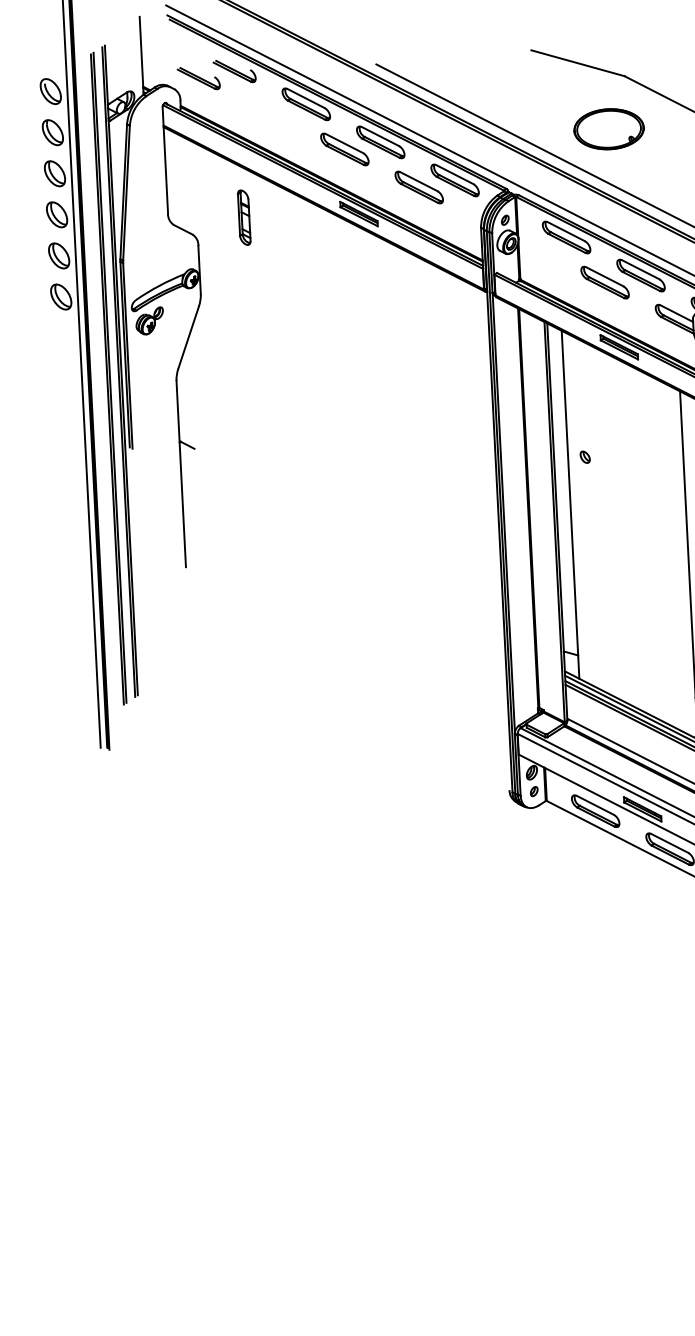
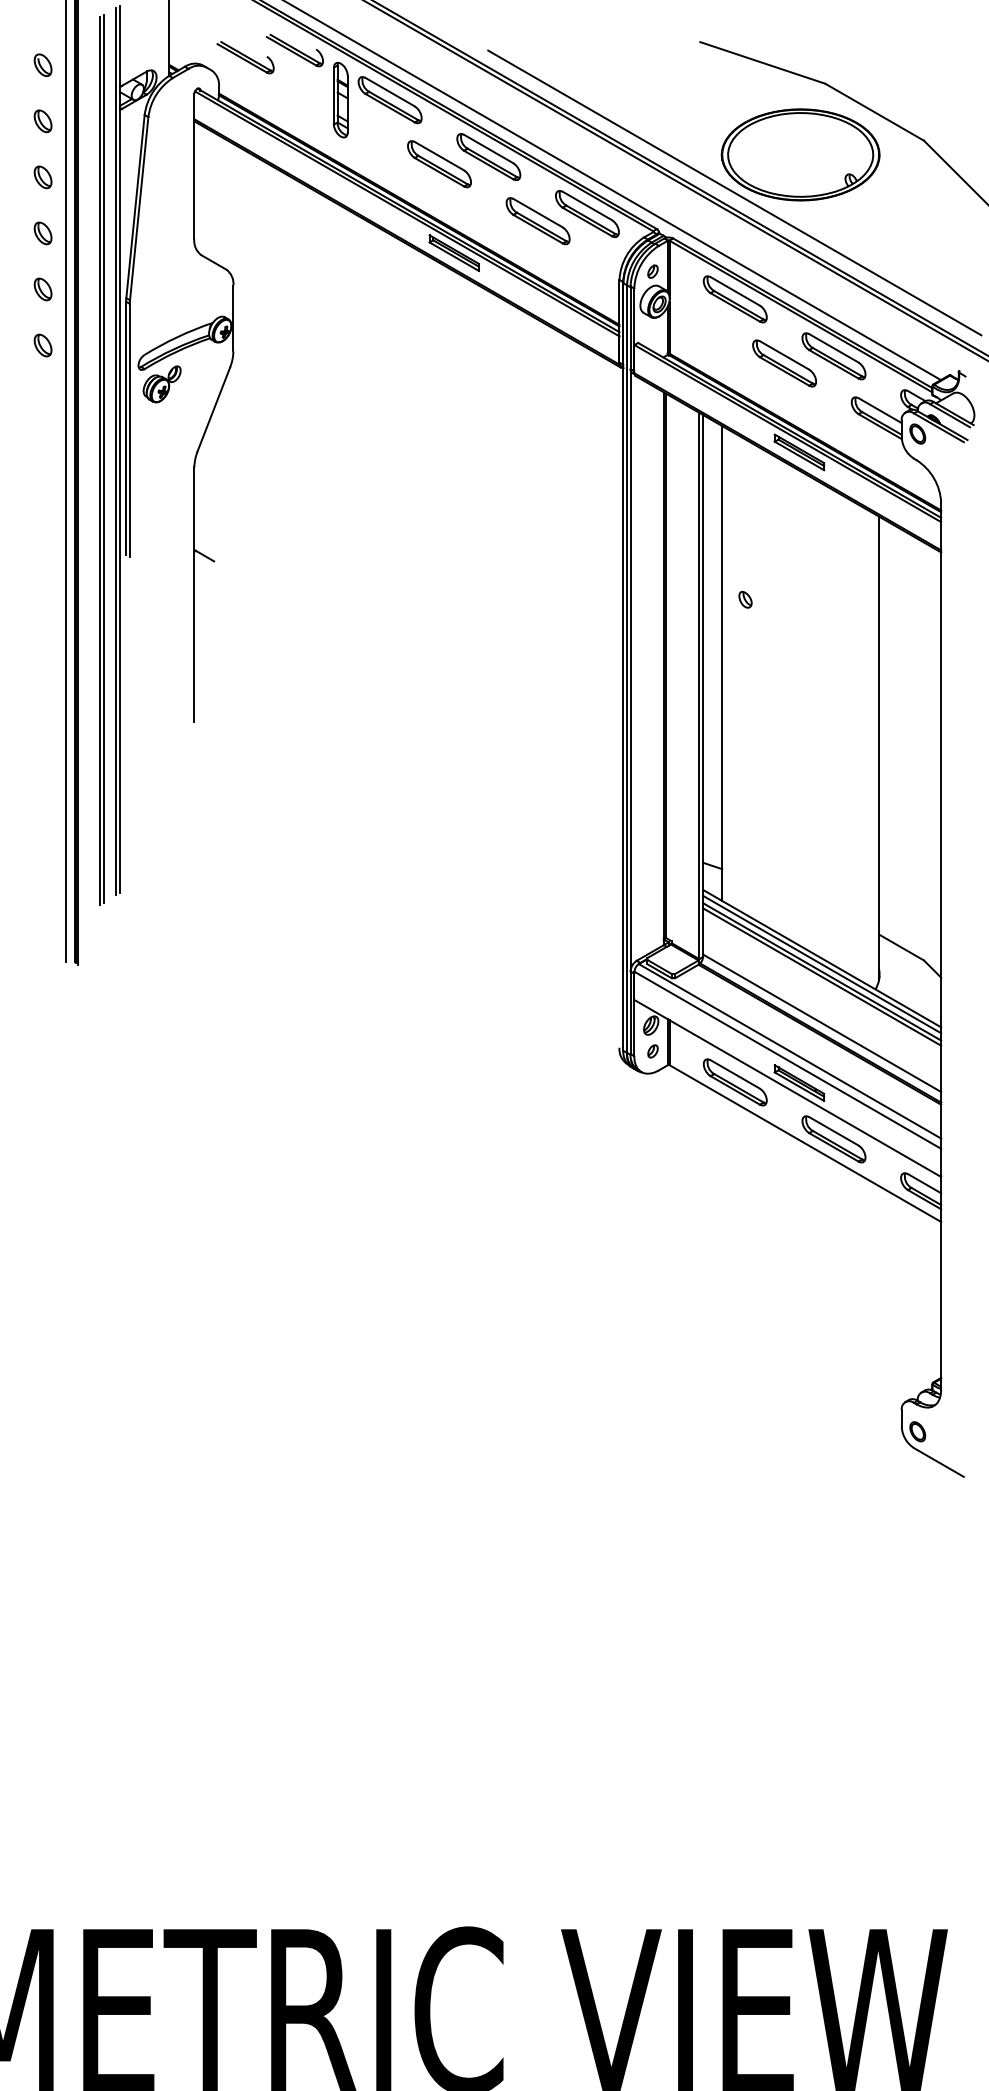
part: (50, 91) -> (42, 65), size x0.62
part: (609, 128) -> (800, 154), size x1.67
part: (52, 132) -> (42, 121), size x0.62
part: (54, 173) -> (42, 177), size x0.62
part: (56, 214) -> (42, 233), size x0.62
part: (244, 217) -> (340, 99), moved
part: (58, 255) -> (42, 289), size x0.62
part: (60, 297) -> (42, 345), size x0.62

